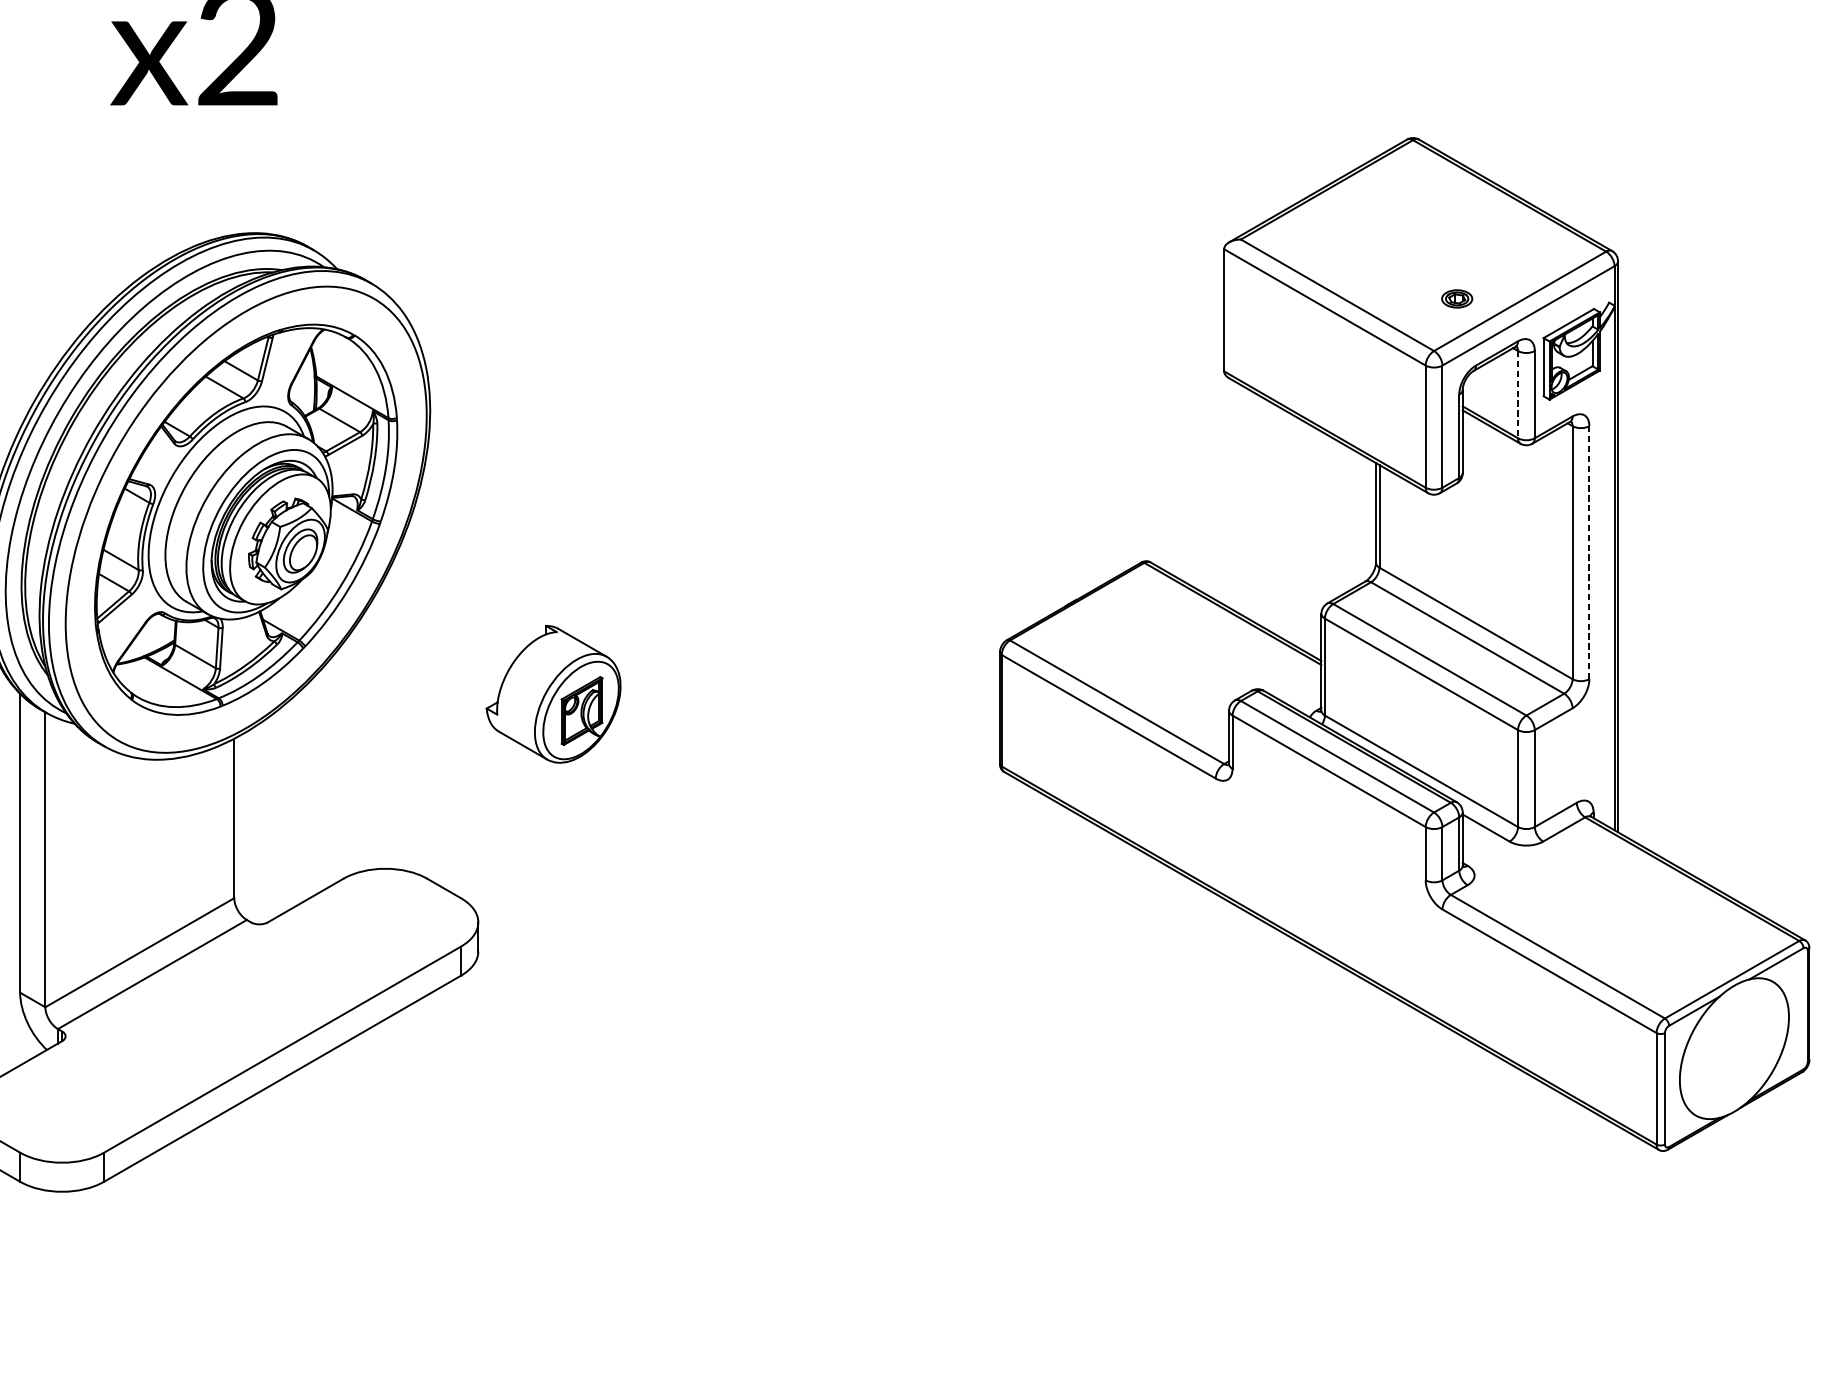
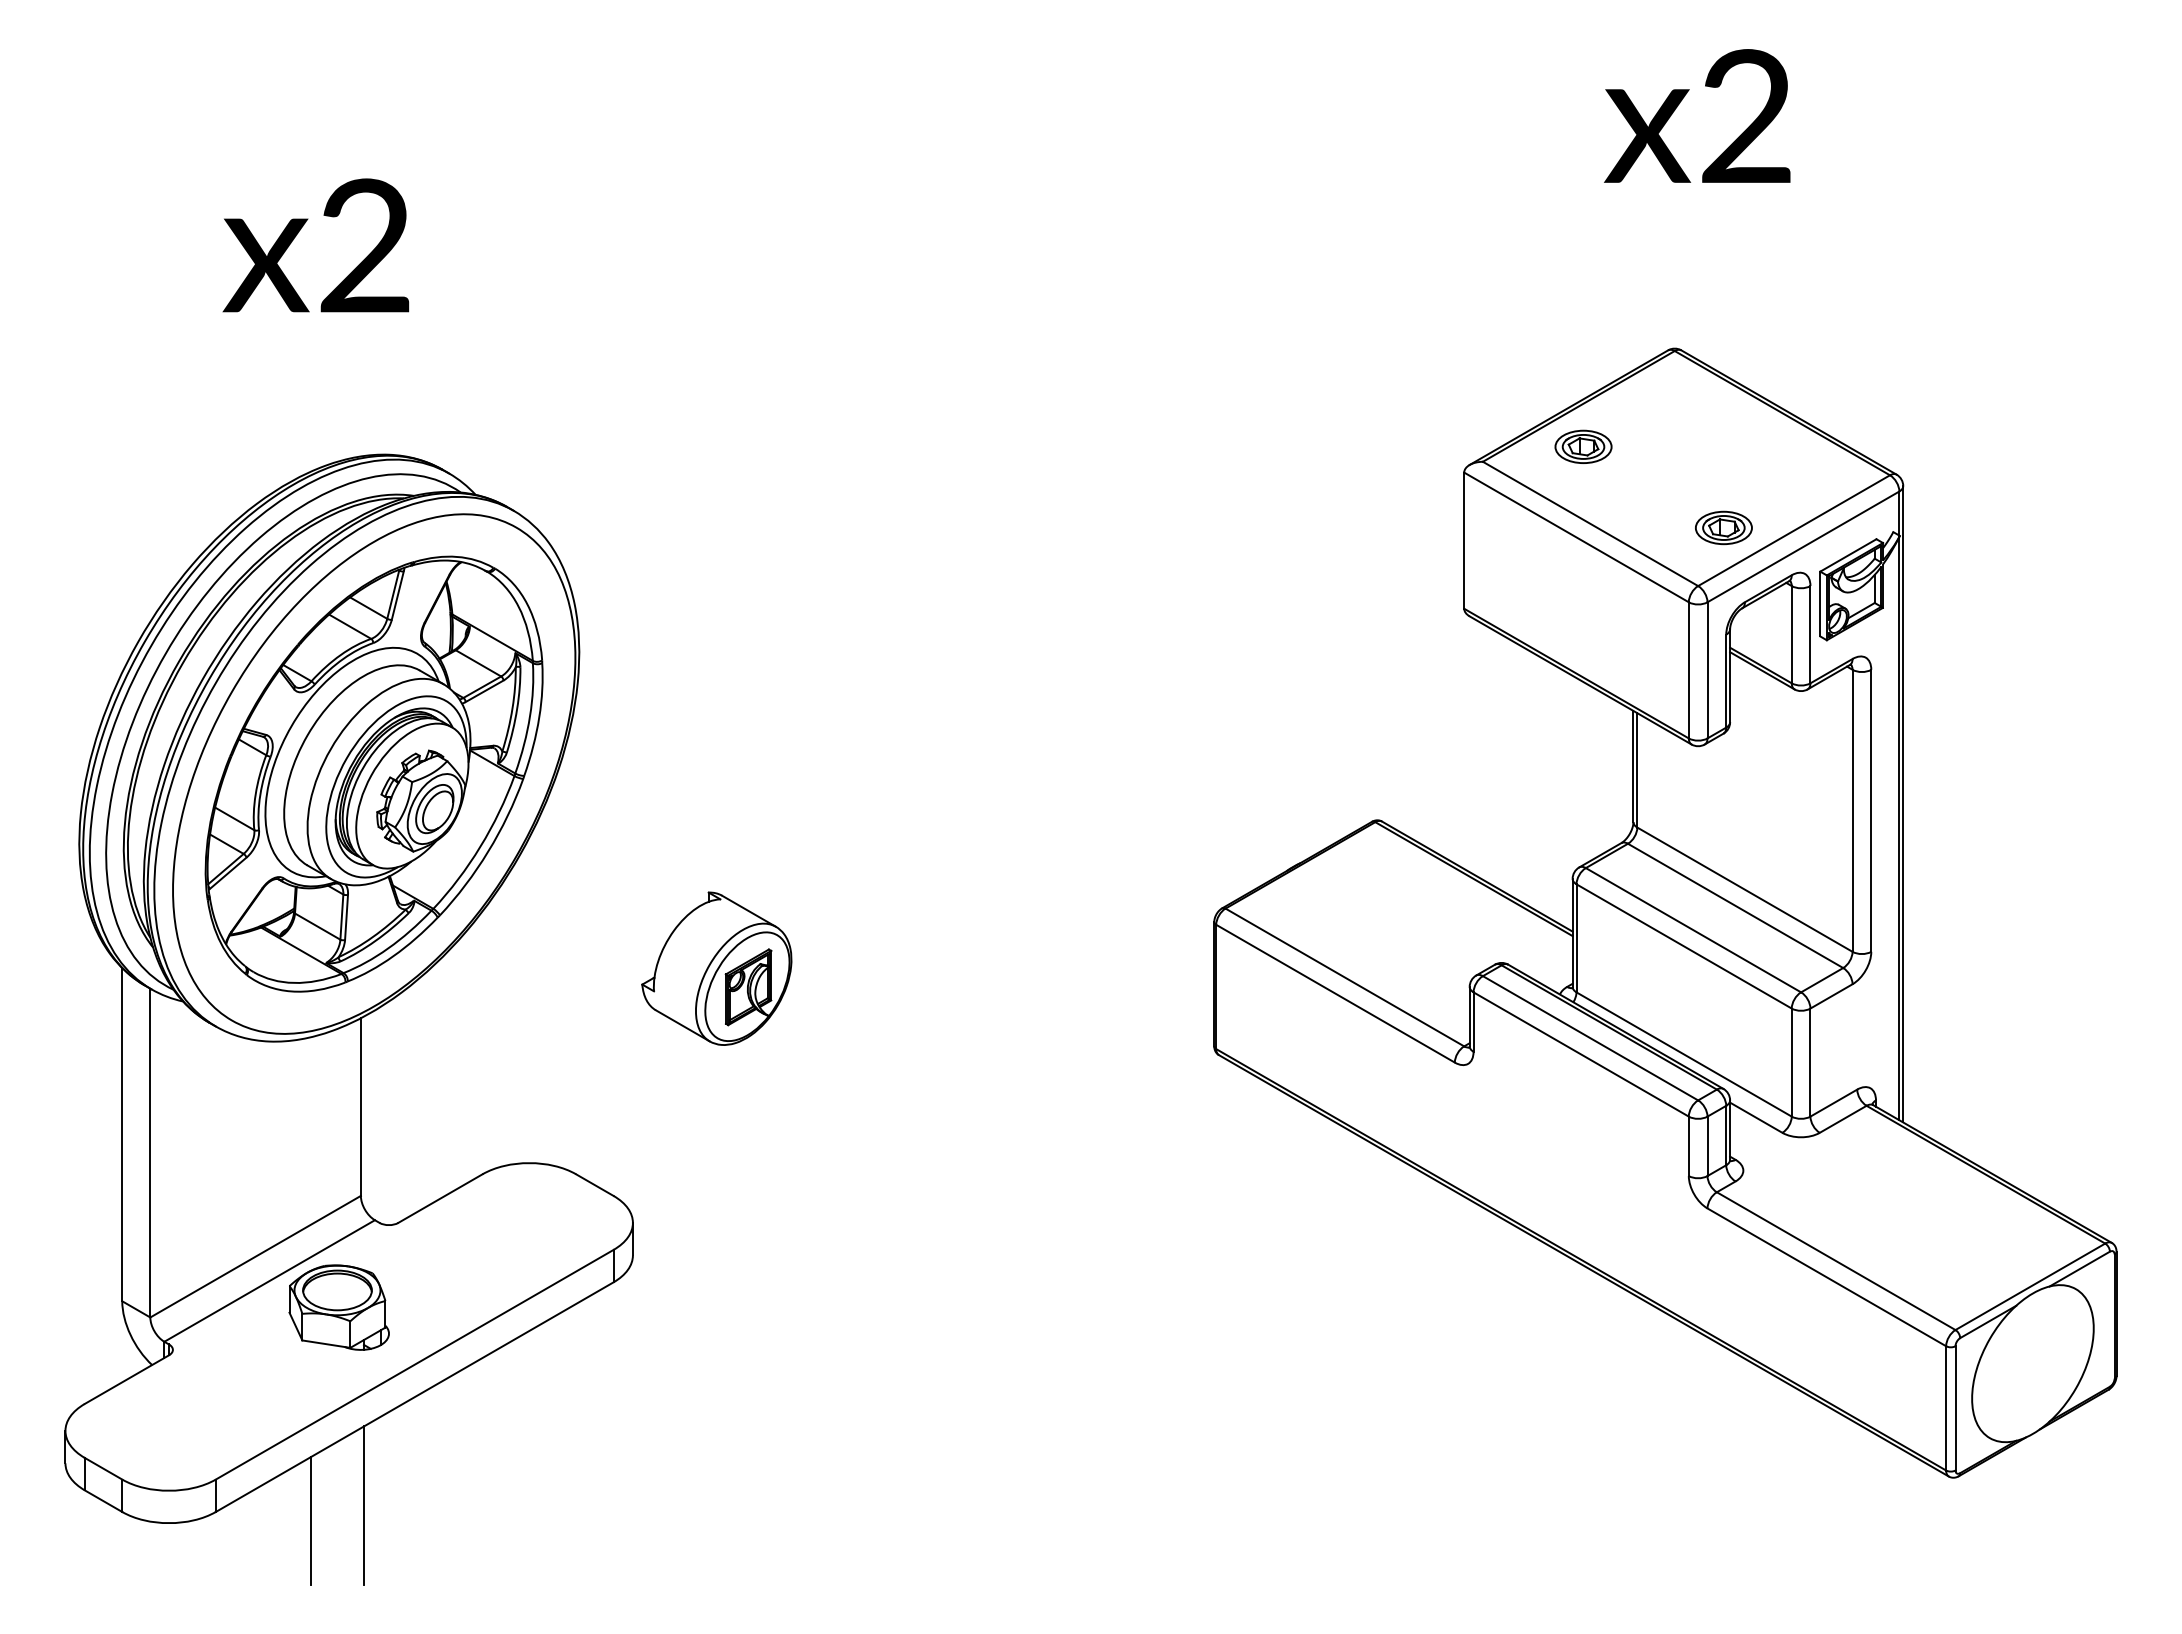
part: (1331, 225) -> (1583, 446), added
part: (1456, 298) -> (1723, 527), size x1.67
line: (1517, 394) -> (1791, 634), dashed -> solid
line: (1589, 552) -> (1871, 810), dashed -> solid
part: (214, 998) -> (338, 1307), added
line: (236, 1175) -> (363, 1505), added
line: (189, 1189) -> (311, 1520), added

